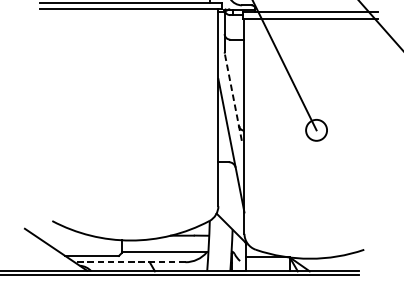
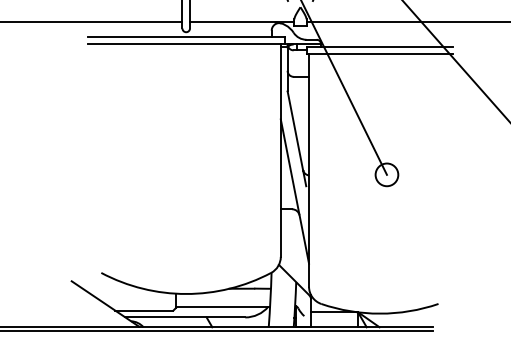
line: (232, 96) -> (296, 138), dashed -> solid
line: (130, 262) -> (185, 317), dashed -> solid

